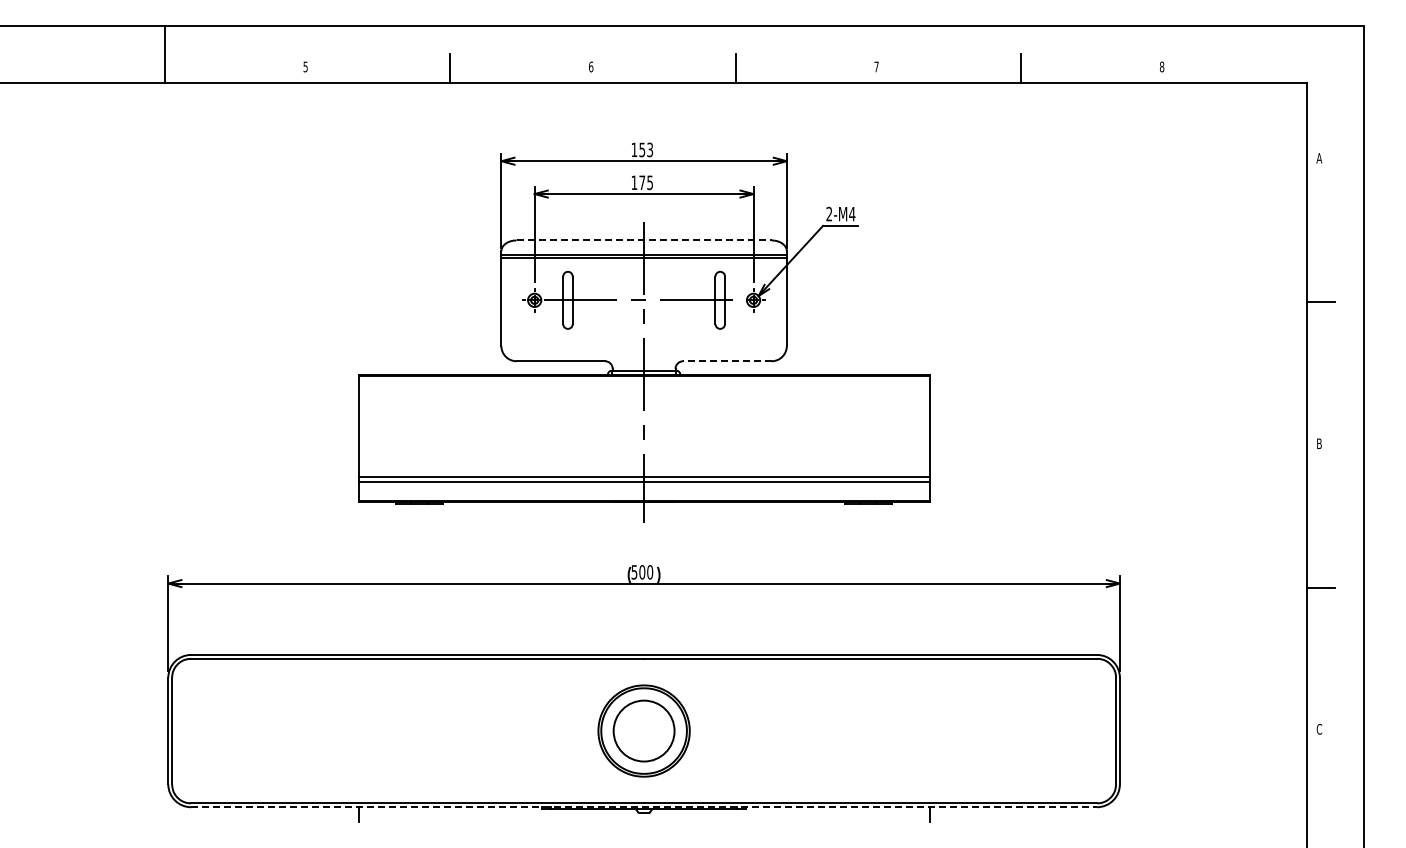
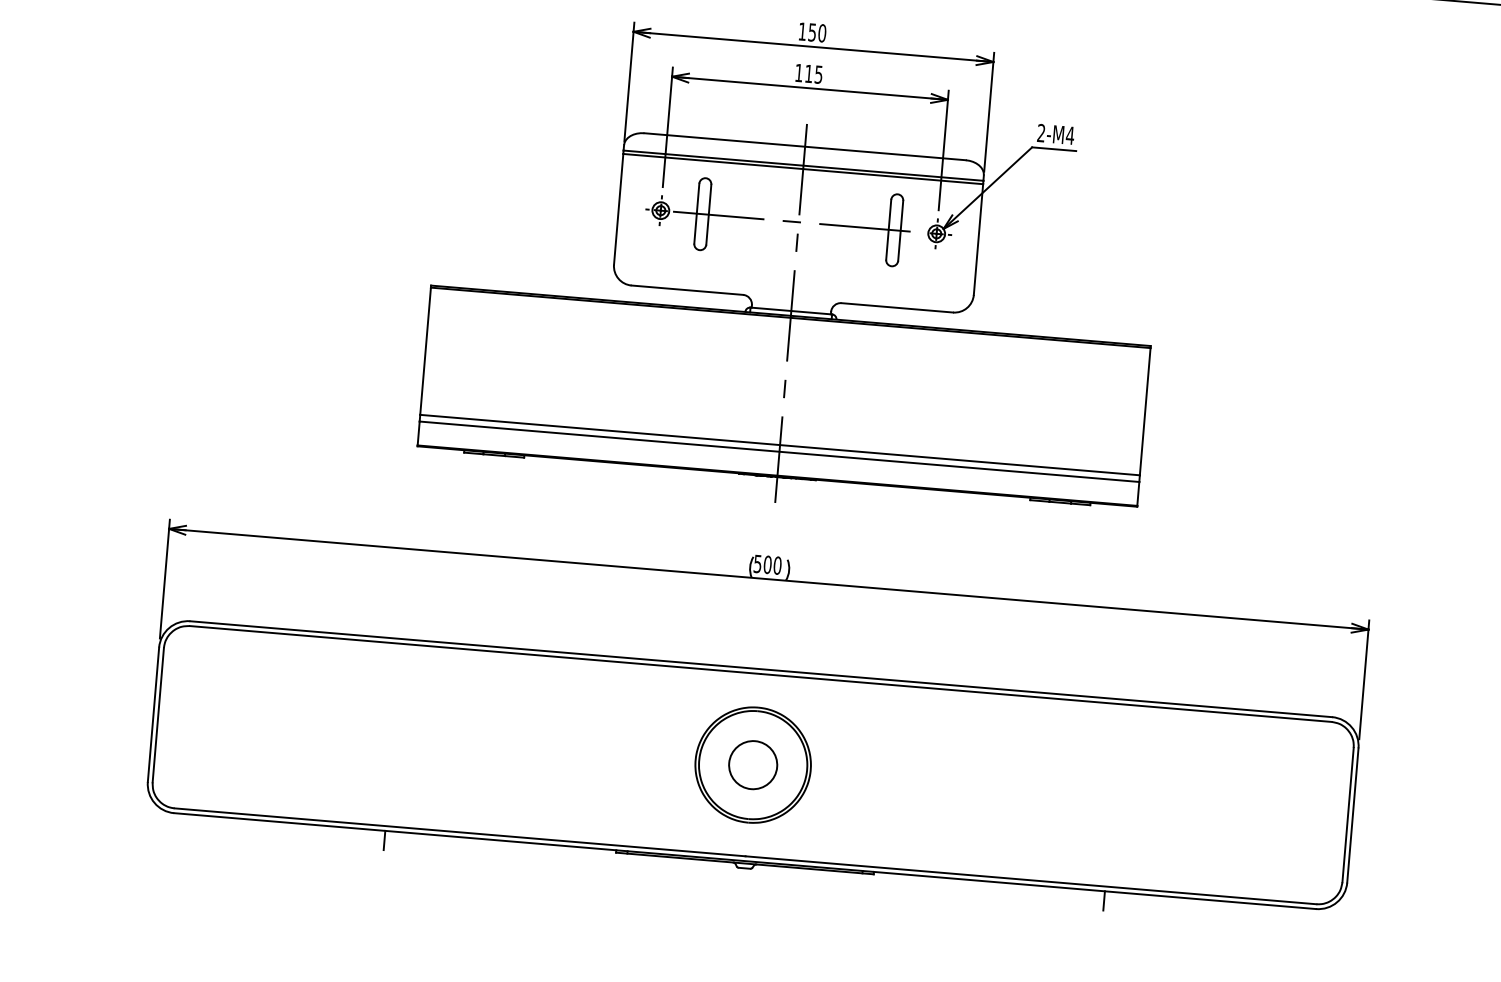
text: (650, 149) -> (822, 32), 153 -> 150
text: (642, 182) -> (809, 73), 175 -> 115
line: (644, 240) -> (805, 146), dashed -> solid
line: (726, 361) -> (896, 308), dashed -> solid
circle: (644, 731) -> (753, 765), size x0.62
line: (644, 807) -> (745, 861), dashed -> solid

